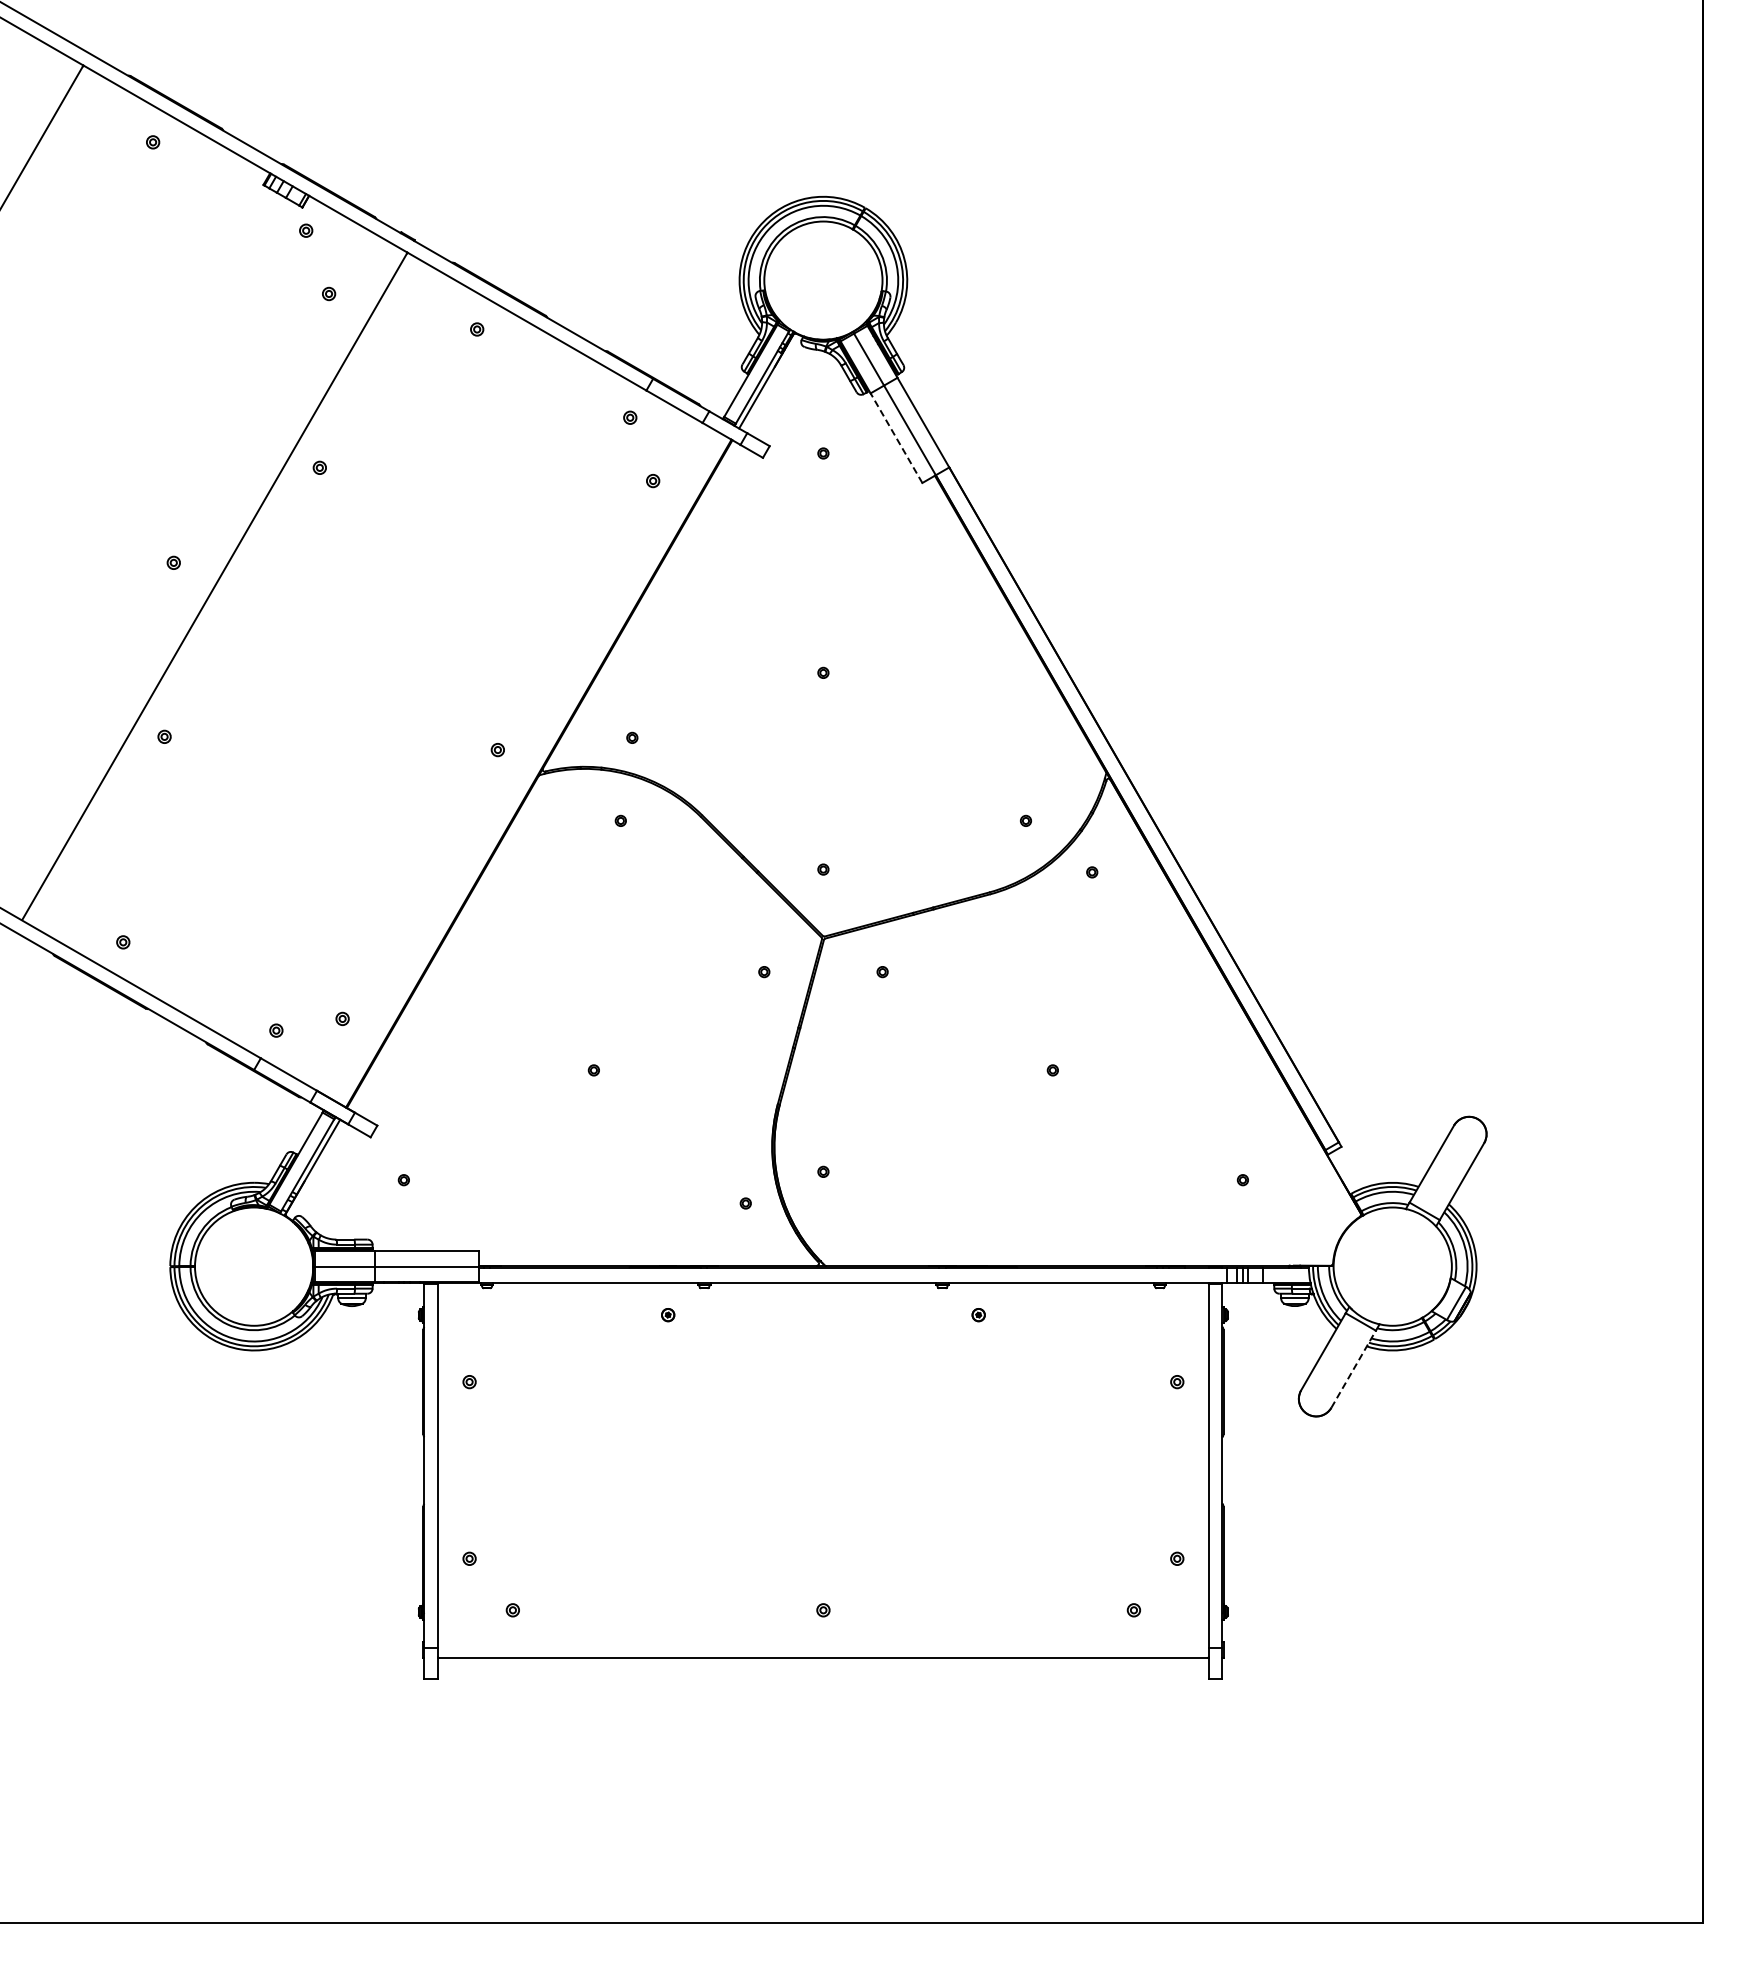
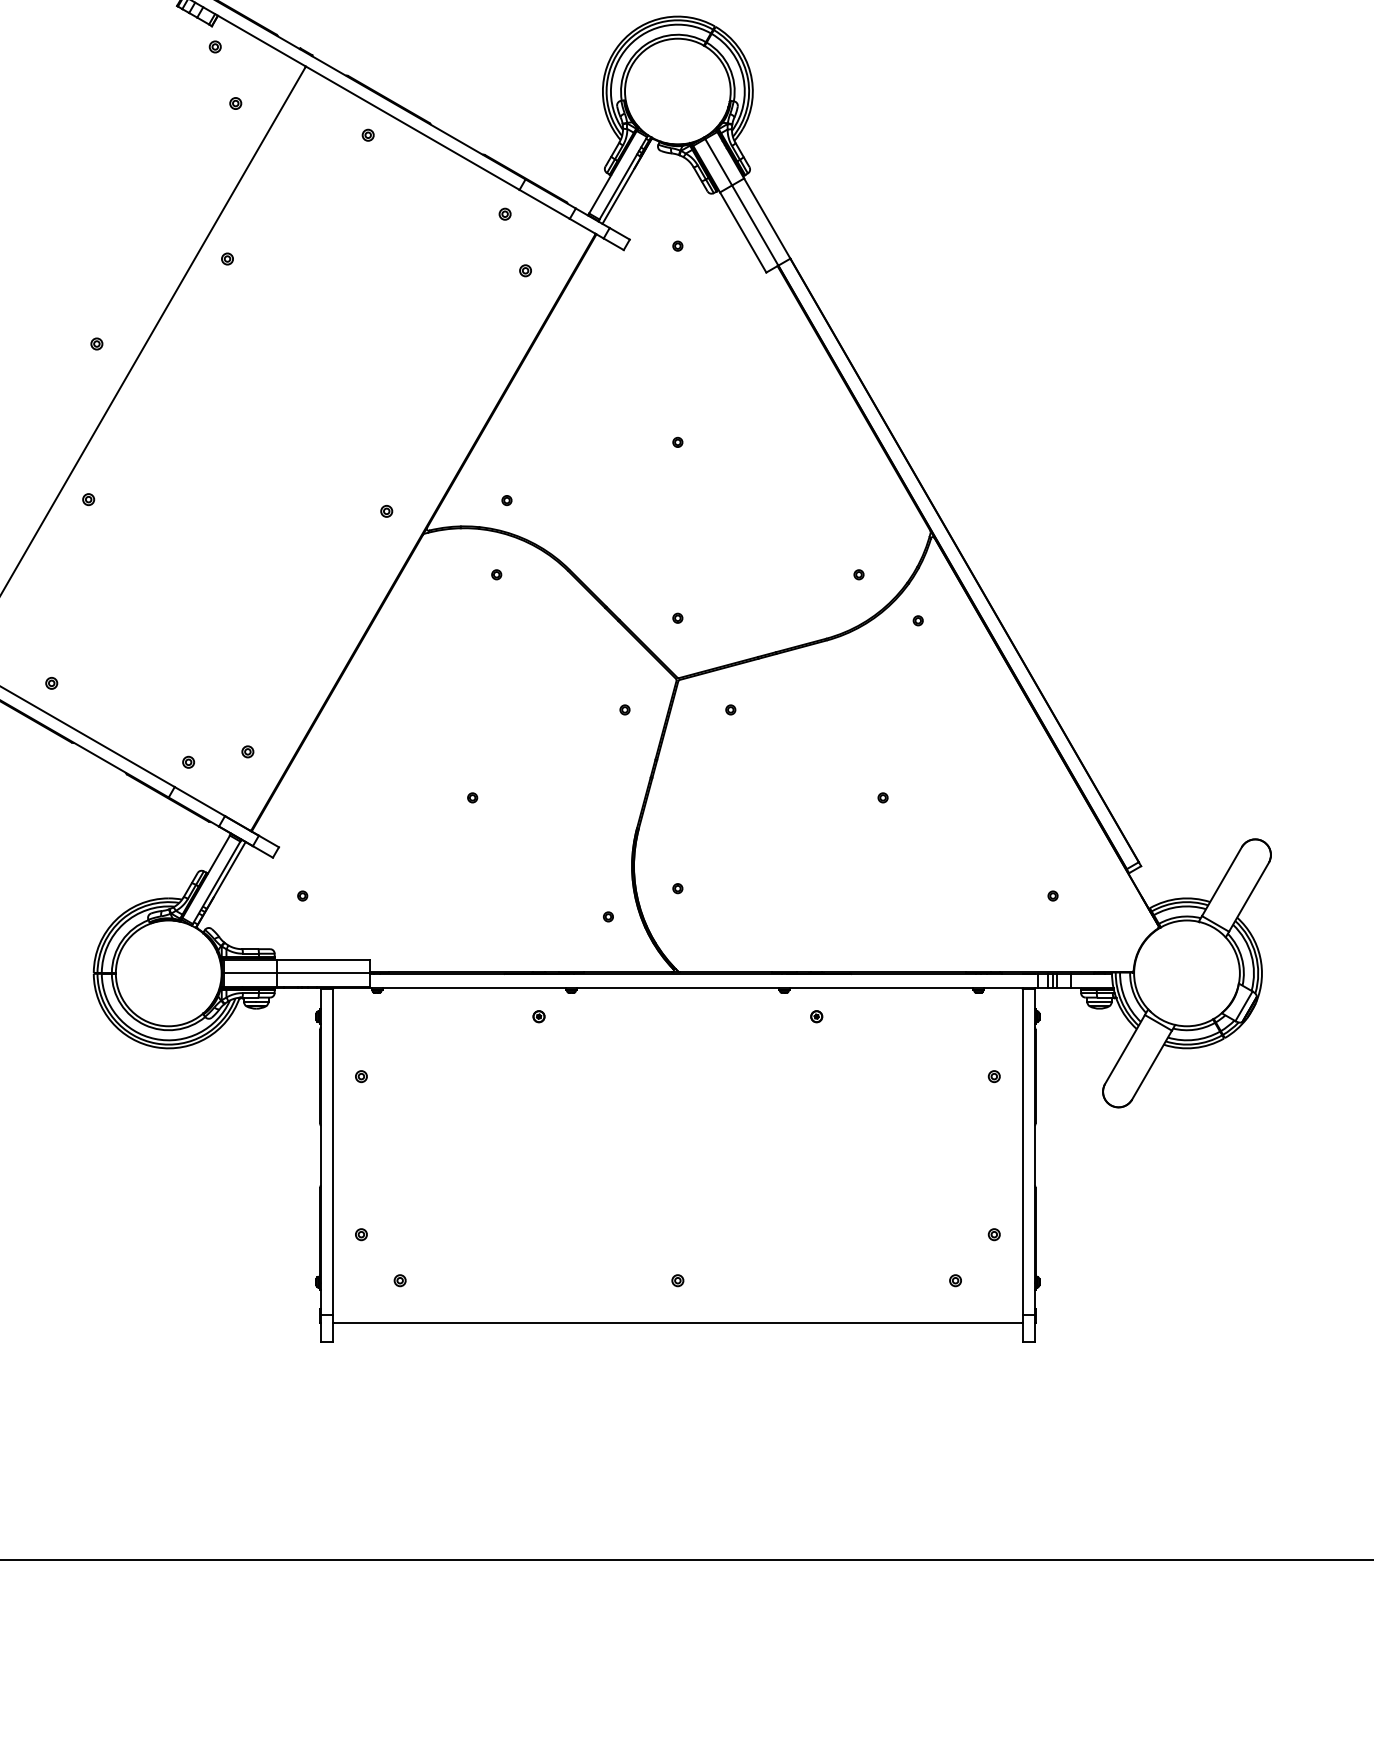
line: (896, 438) -> (743, 232), dashed -> solid
line: (1353, 1369) -> (1151, 1065), dashed -> solid

